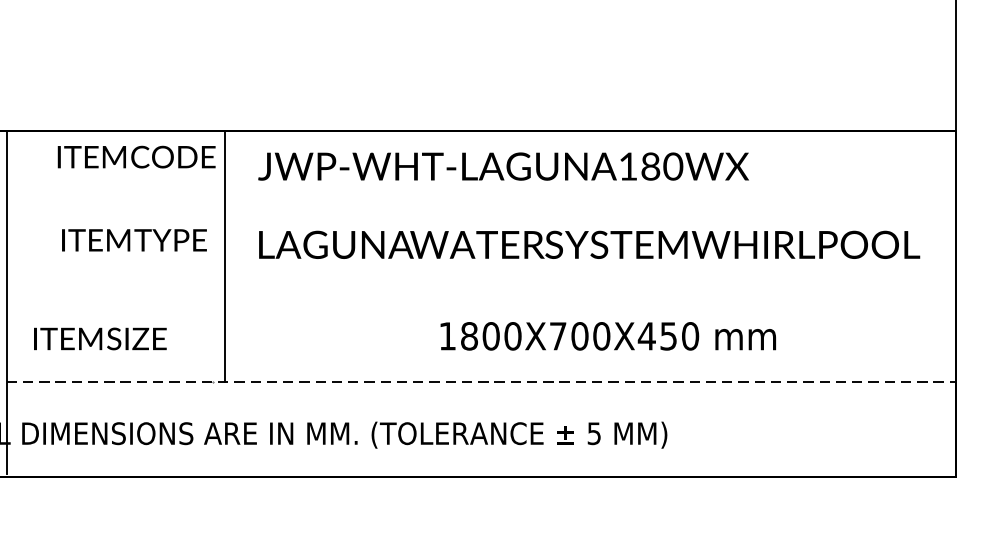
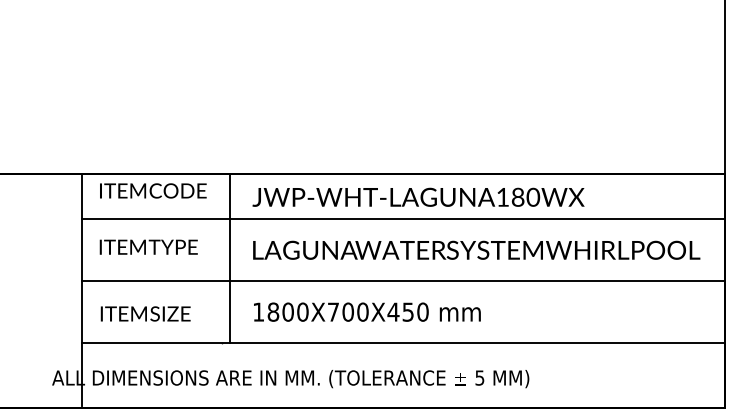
text: (136, 156) -> (153, 190), moved
line: (481, 197) -> (403, 218), added
text: (134, 239) -> (148, 246), moved
line: (481, 289) -> (403, 280), added
text: (608, 335) -> (367, 311), moved
line: (481, 382) -> (403, 343), dashed -> solid

